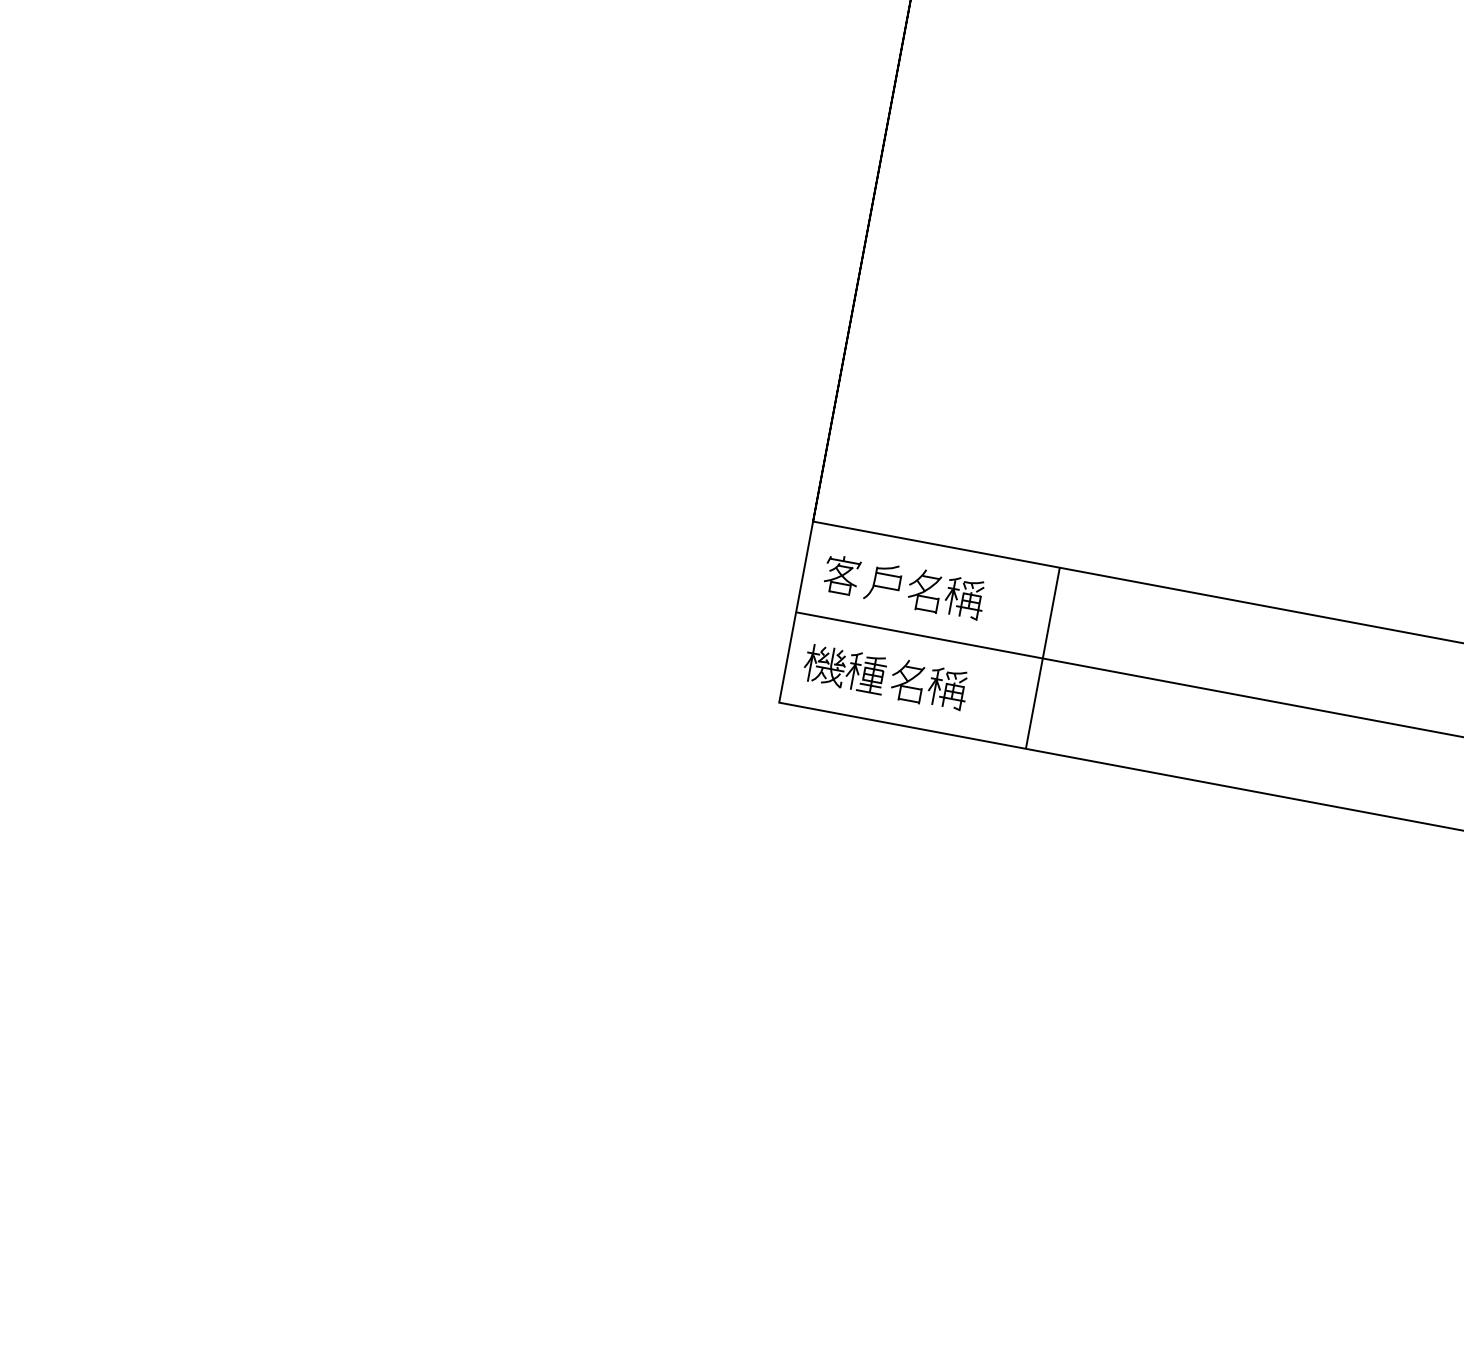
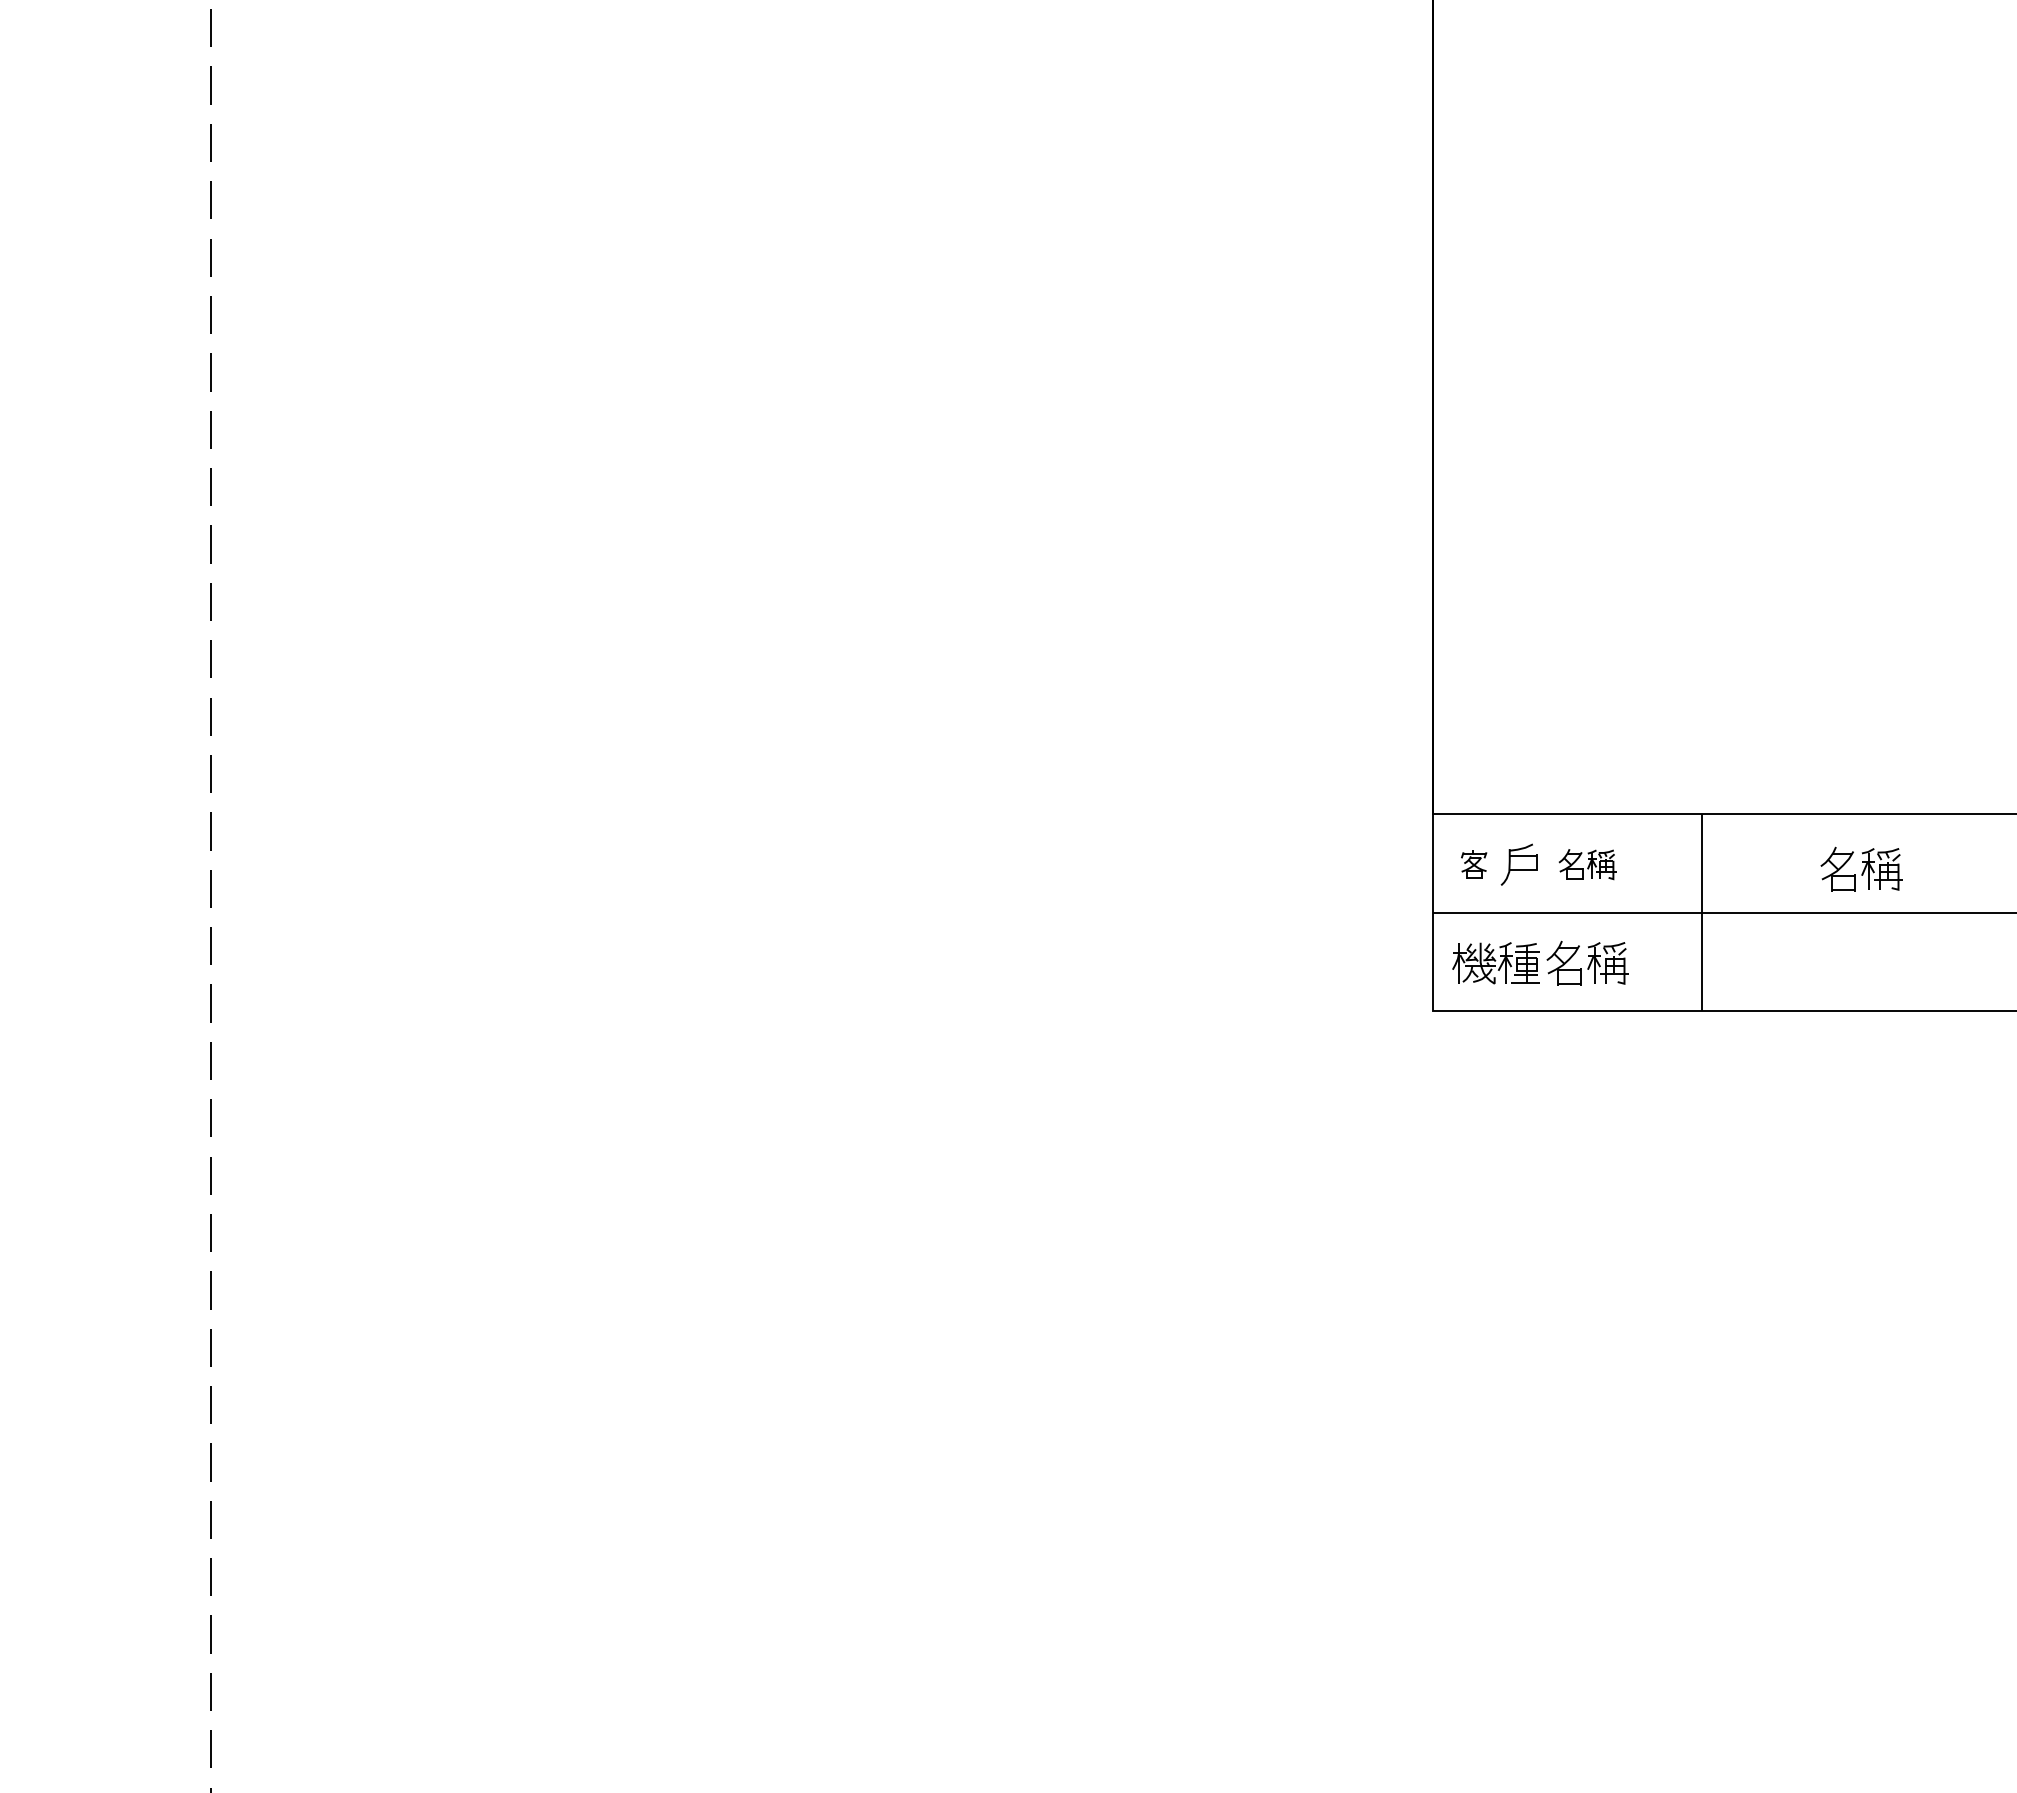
part: (841, 574) -> (1473, 864), size x0.7
part: (946, 594) -> (1587, 864), size x0.7
part: (1197, 645) -> (1861, 868), added

